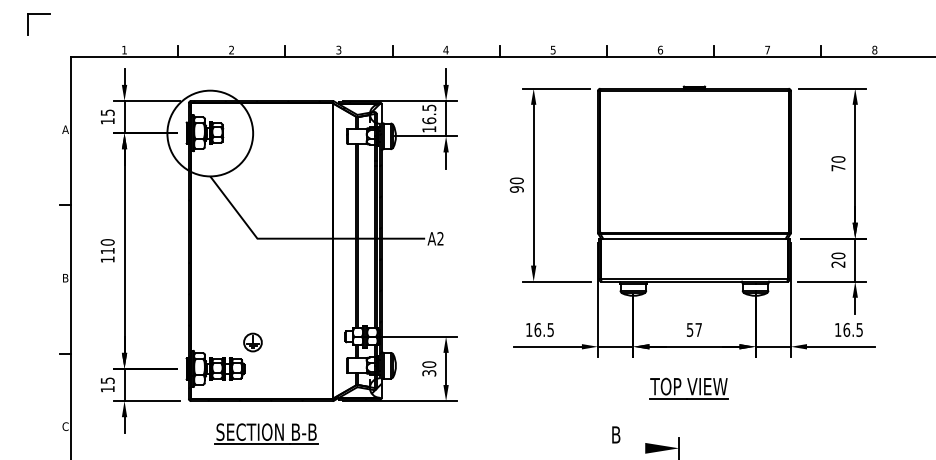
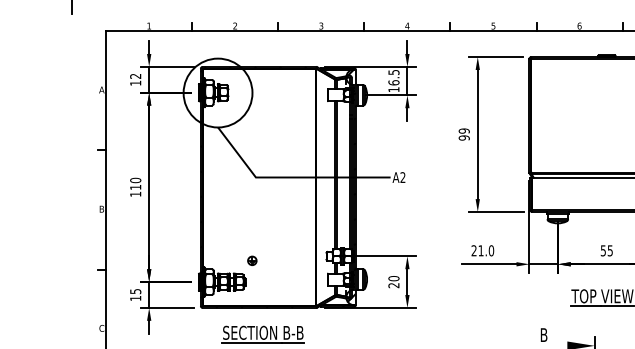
text: (107, 112) -> (135, 76), 15 -> 12
text: (516, 180) -> (463, 130), 90 -> 99
text: (540, 329) -> (483, 250), 16.5 -> 21.0
text: (698, 329) -> (610, 250), 57 -> 55
part: (252, 342) -> (251, 260), size x0.6
text: (429, 373) -> (394, 285), 30 -> 20

